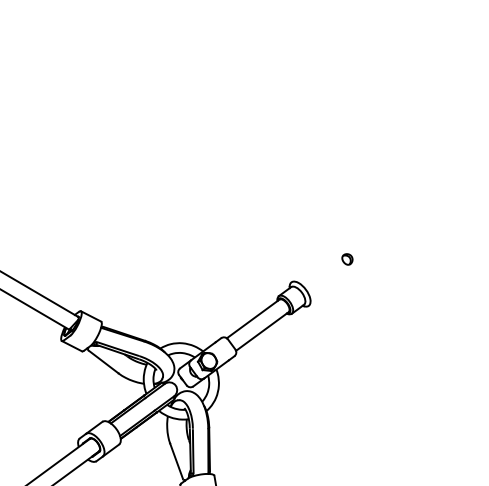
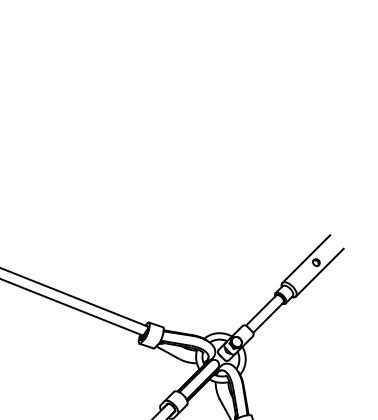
line: (333, 252) -> (306, 259), added
line: (349, 275) -> (319, 272), added

